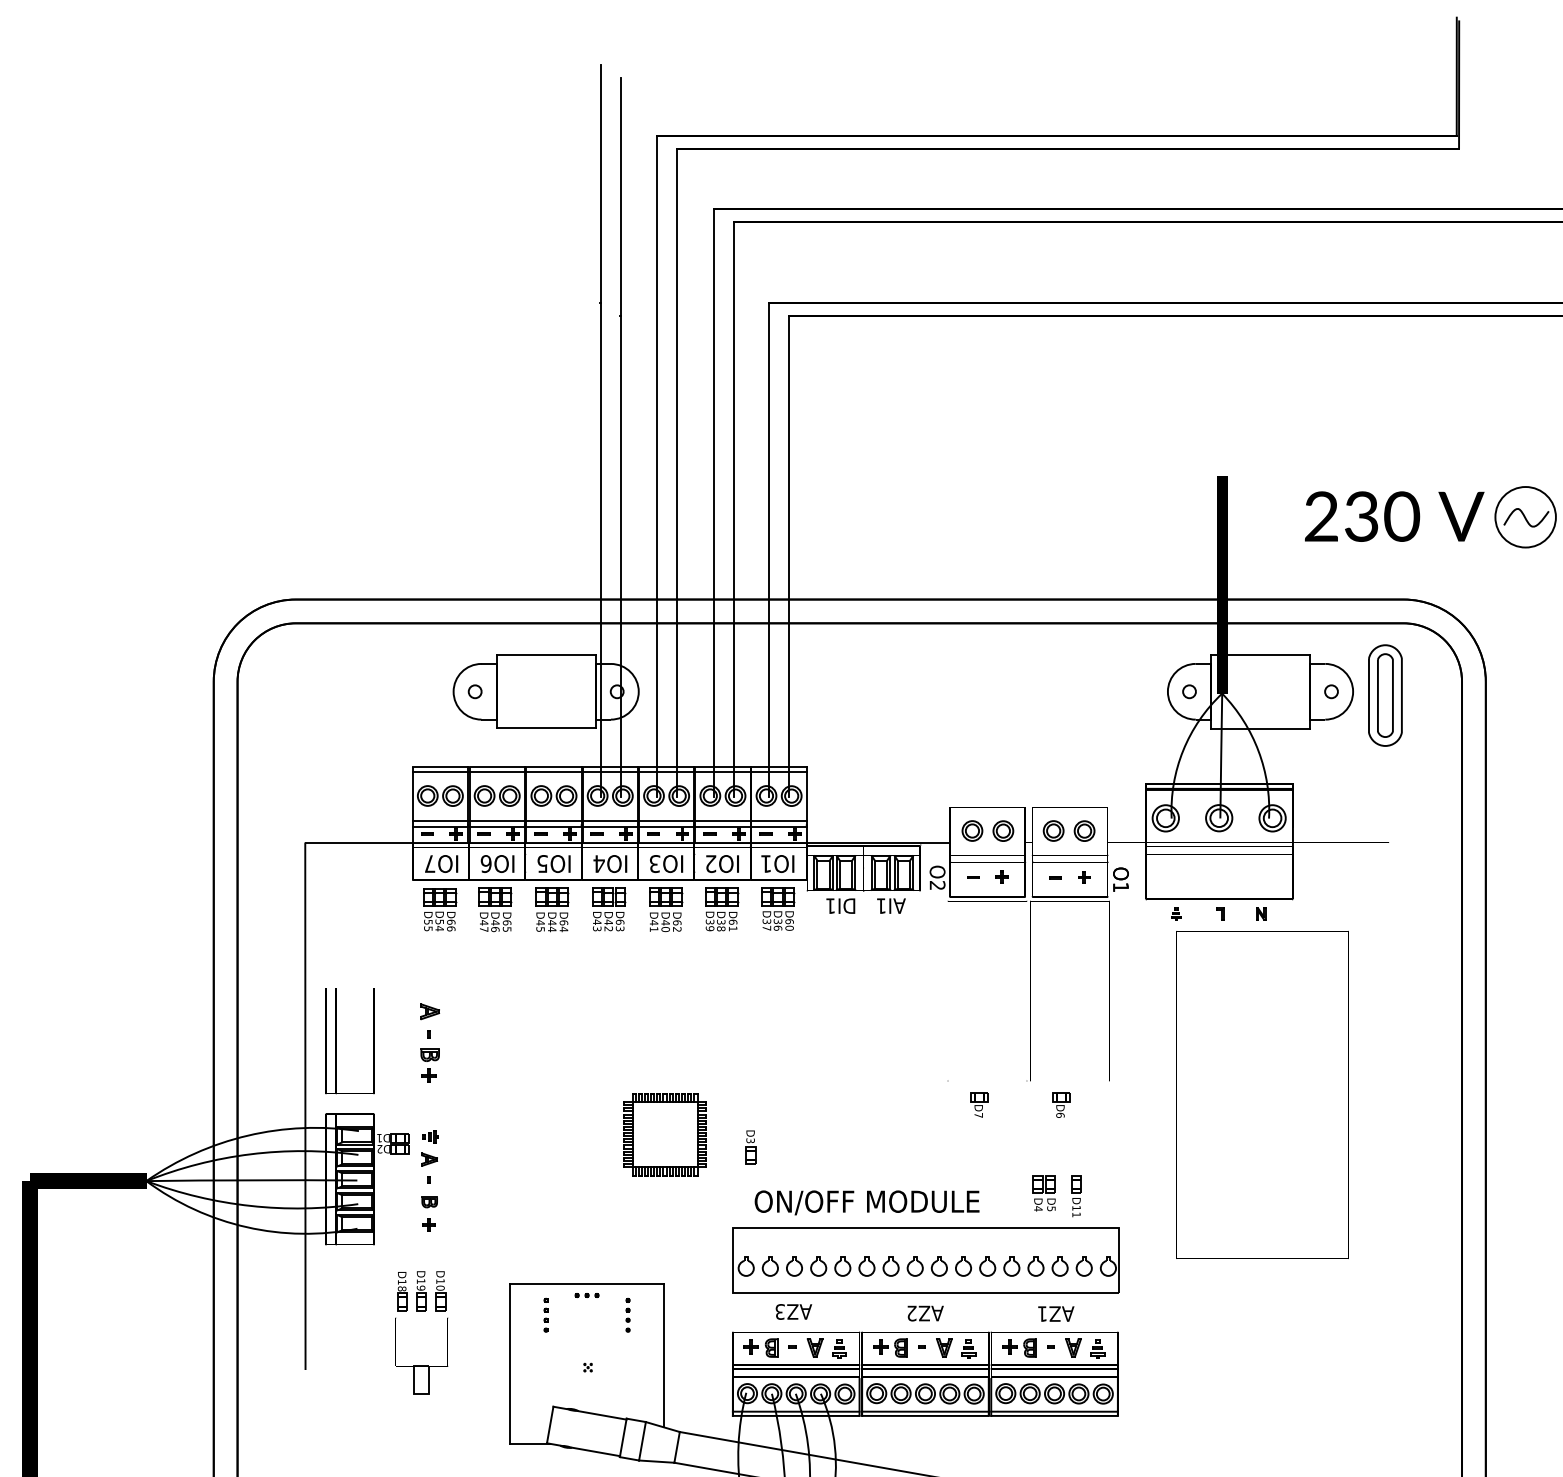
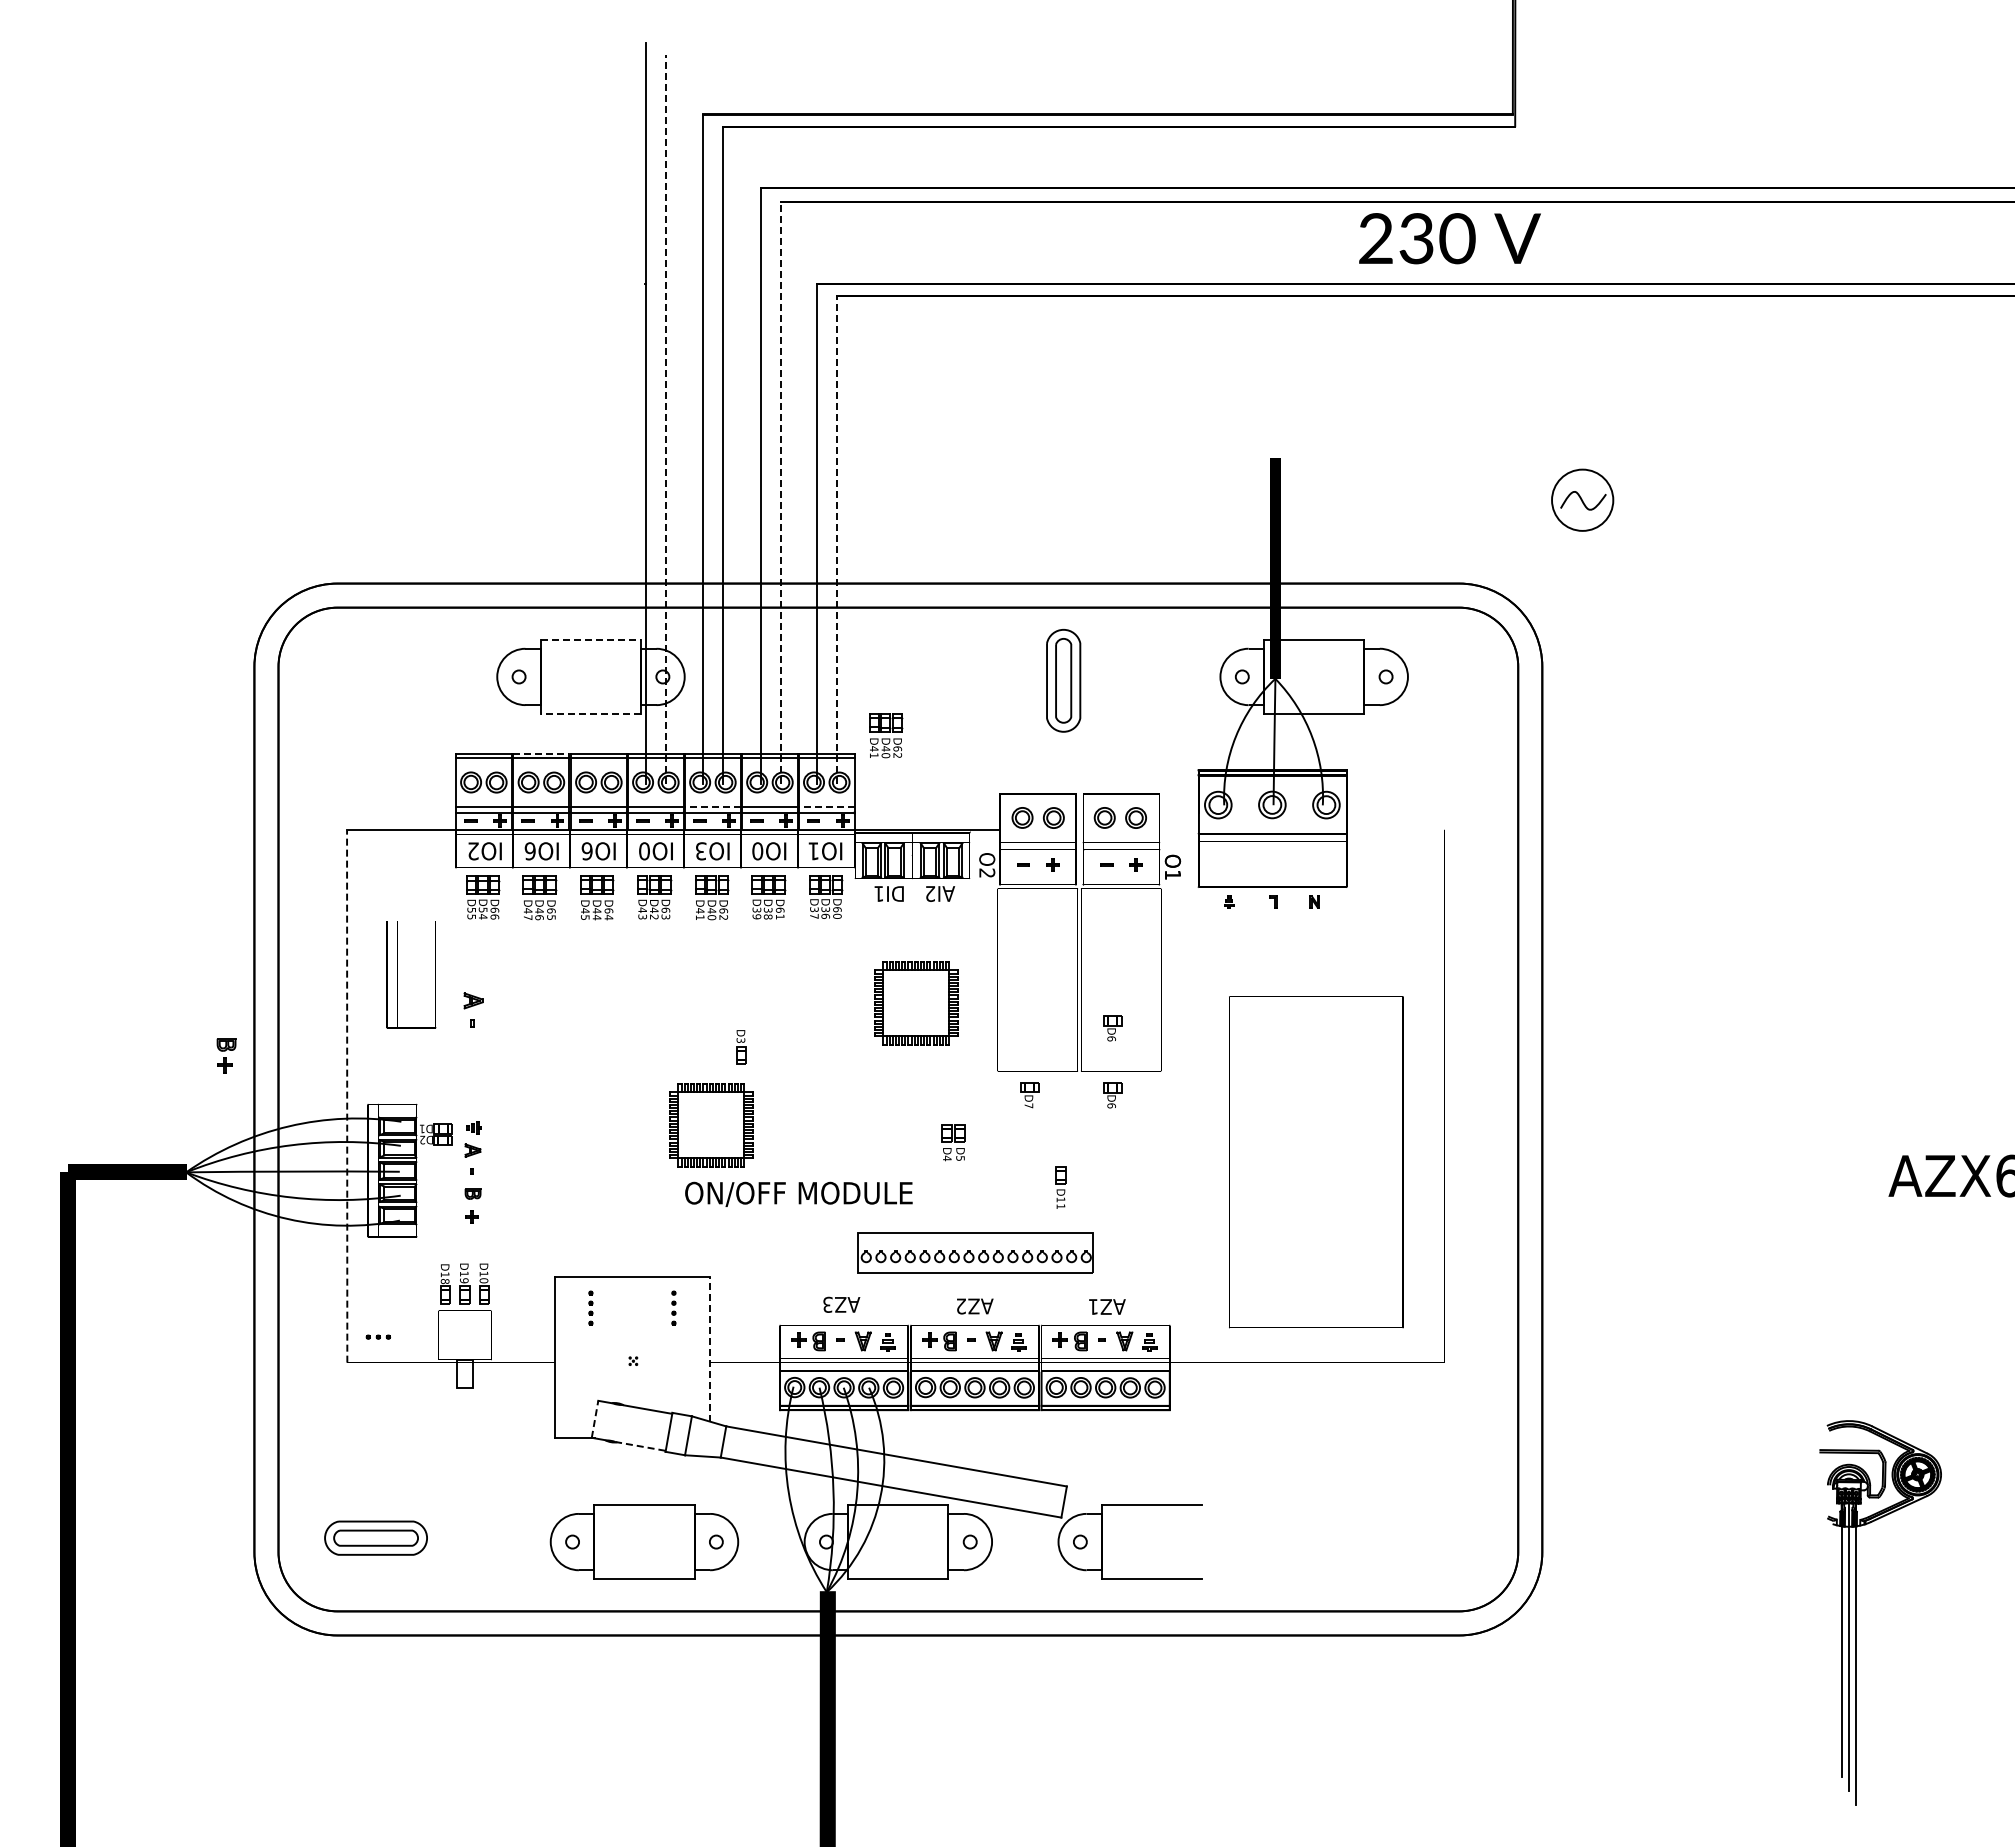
line: (620, 437) -> (666, 419), solid -> dashed
line: (734, 509) -> (781, 492), solid -> dashed
text: (1394, 516) -> (1449, 238), moved
line: (789, 557) -> (837, 540), solid -> dashed
line: (546, 654) -> (591, 639), solid -> dashed
part: (1385, 695) -> (1063, 680), moved
line: (545, 728) -> (590, 714), solid -> dashed
part: (838, 749) -> (886, 735), added
line: (497, 767) -> (541, 753), solid -> dashed
line: (666, 820) -> (712, 807), solid -> dashed
line: (778, 820) -> (826, 807), solid -> dashed
text: (430, 864) -> (473, 851), IO7 -> IO2
text: (541, 864) -> (586, 851), IO5 -> IO6
text: (599, 864) -> (644, 851), IO4 -> IO0
text: (710, 864) -> (757, 851), IO2 -> IO0
text: (881, 905) -> (930, 893), AI1 -> AI2
part: (867, 1014) -> (916, 1003), added
part: (1061, 1038) -> (1112, 1028), added
part: (336, 1040) -> (397, 974), moved
part: (430, 1065) -> (226, 1055), moved
part: (1262, 1095) -> (1316, 1162), moved
line: (305, 1106) -> (347, 1096), solid -> dashed
part: (751, 1147) -> (741, 1047), moved
part: (1044, 1193) -> (953, 1142), moved
part: (1076, 1196) -> (1060, 1187), moved
text: (866, 1201) -> (798, 1193), moved
part: (925, 1260) -> (975, 1252), size x0.6
part: (586, 1294) -> (377, 1336), moved
line: (664, 1355) -> (710, 1348), solid -> dashed
line: (550, 1425) -> (595, 1419), solid -> dashed
line: (595, 1451) -> (640, 1446), solid -> dashed

